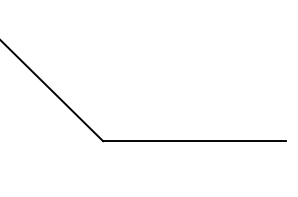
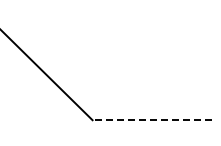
line: (194, 141) -> (152, 120), solid -> dashed

